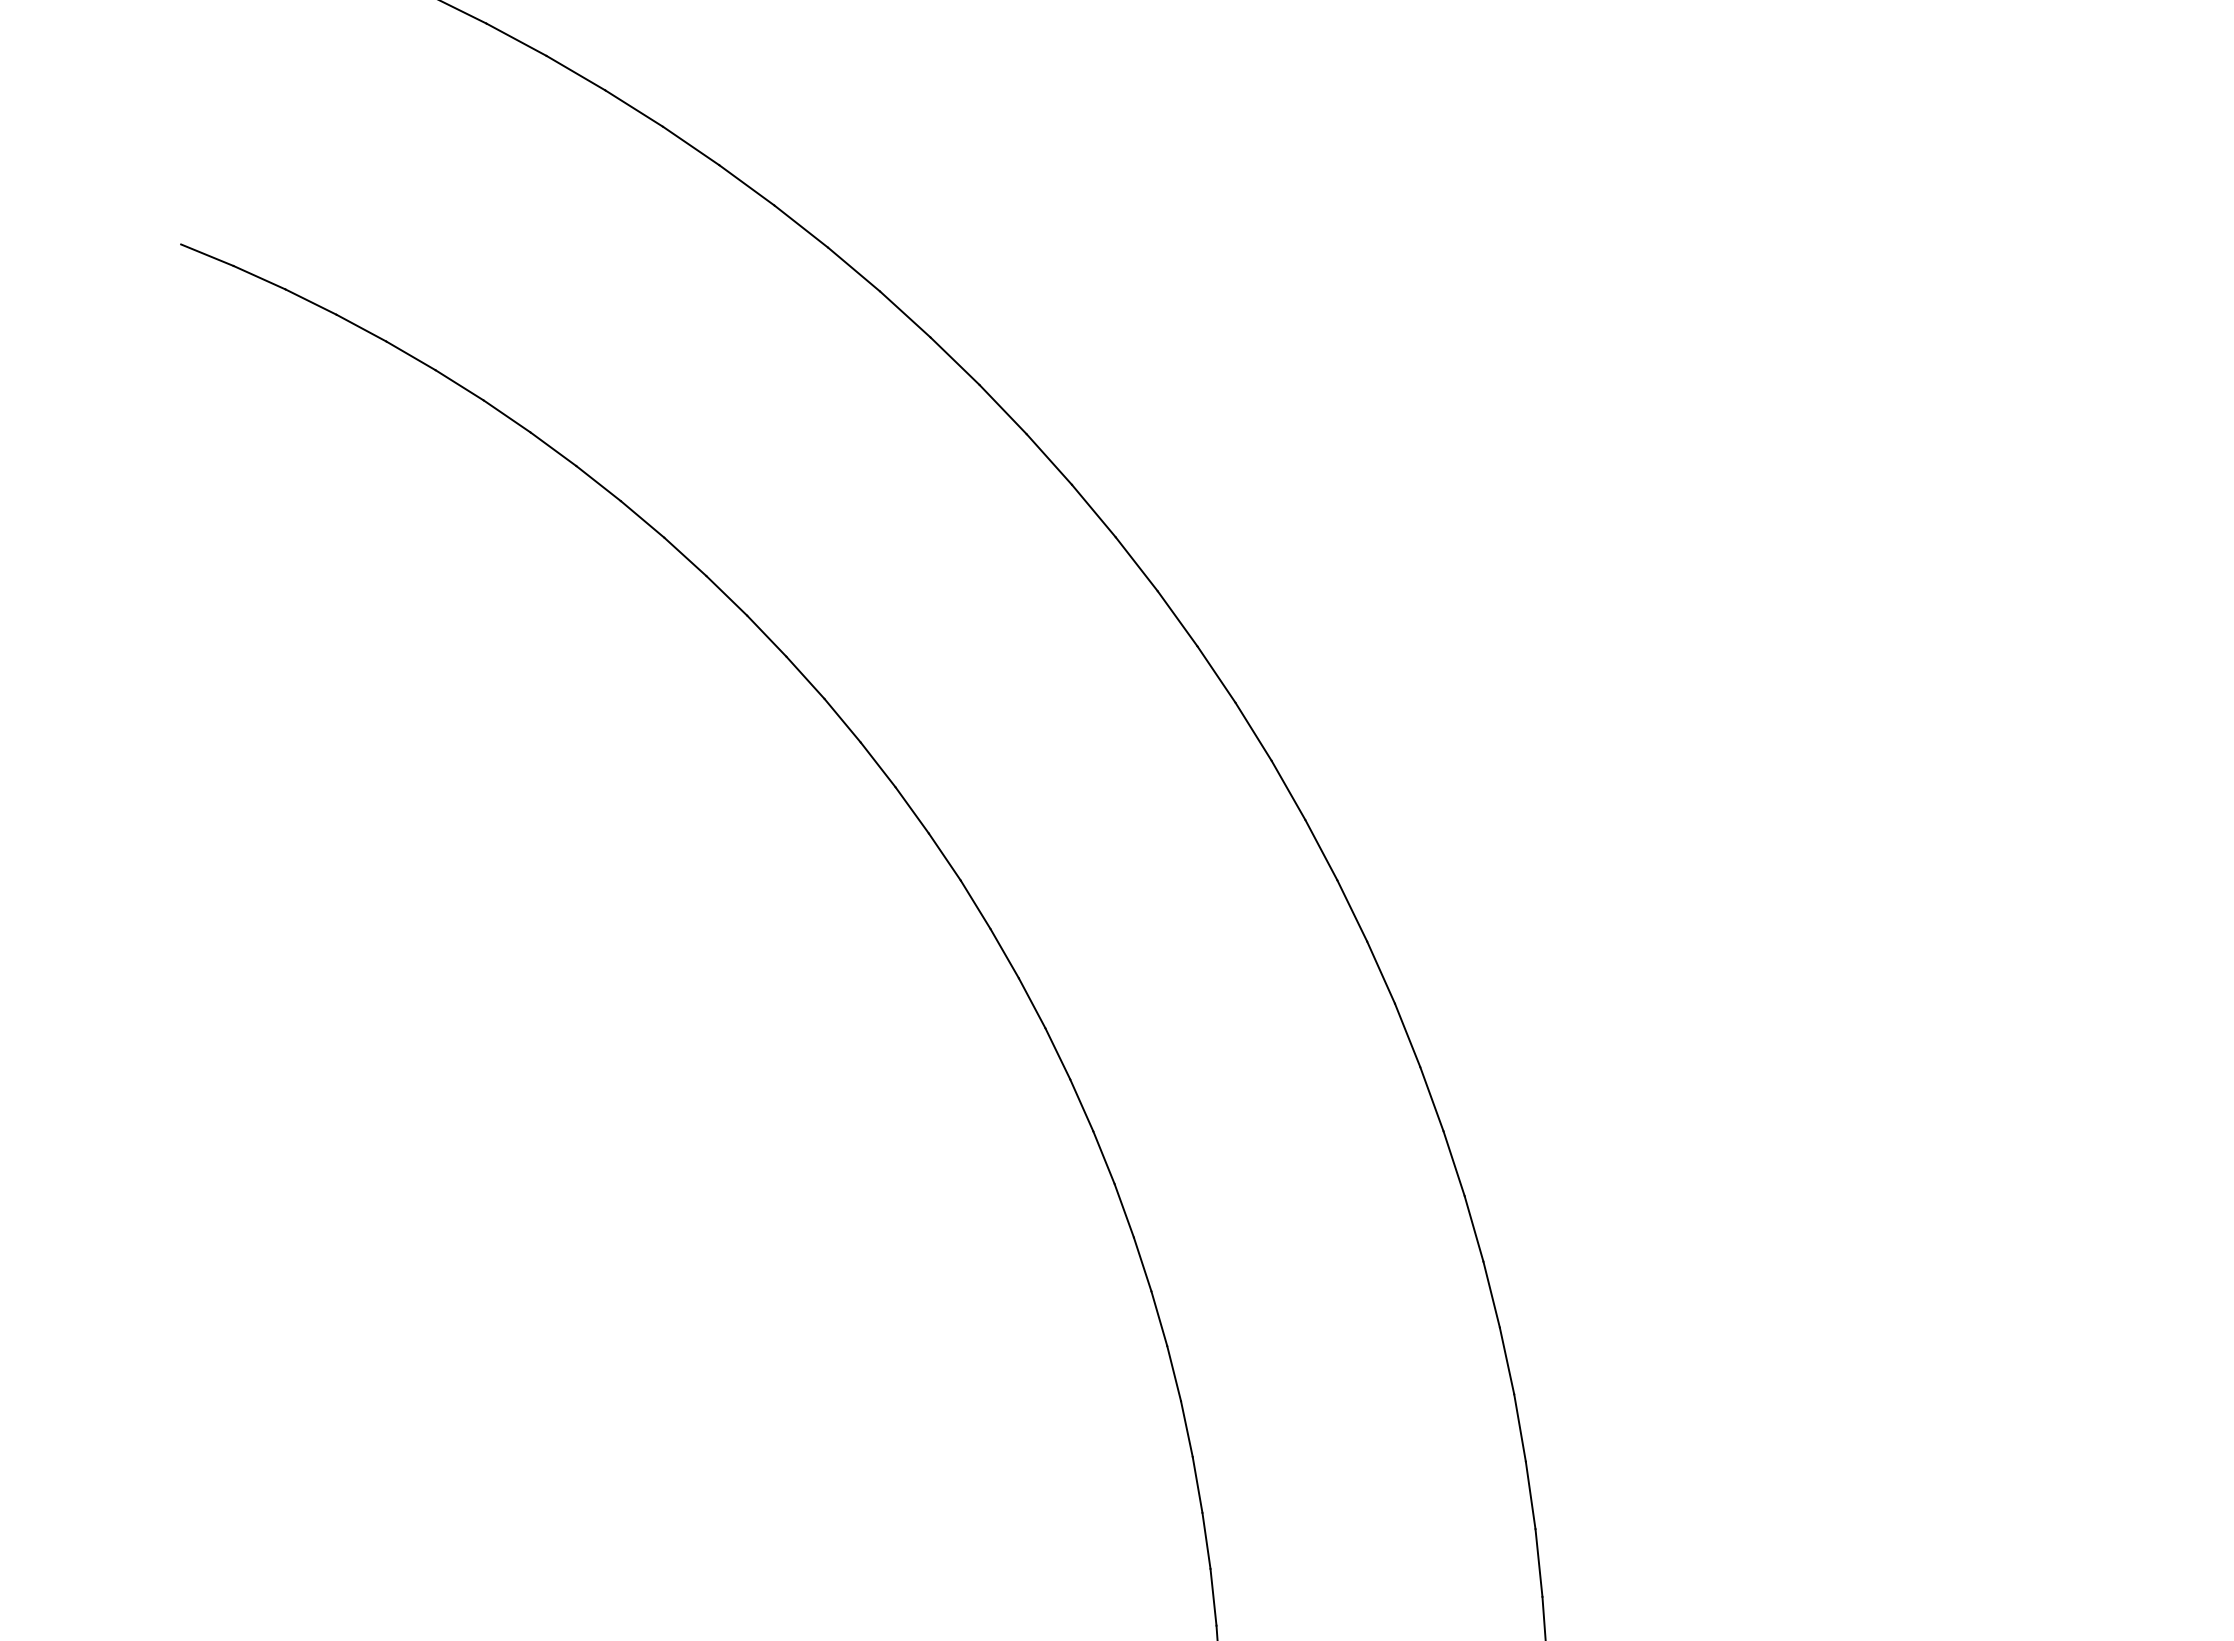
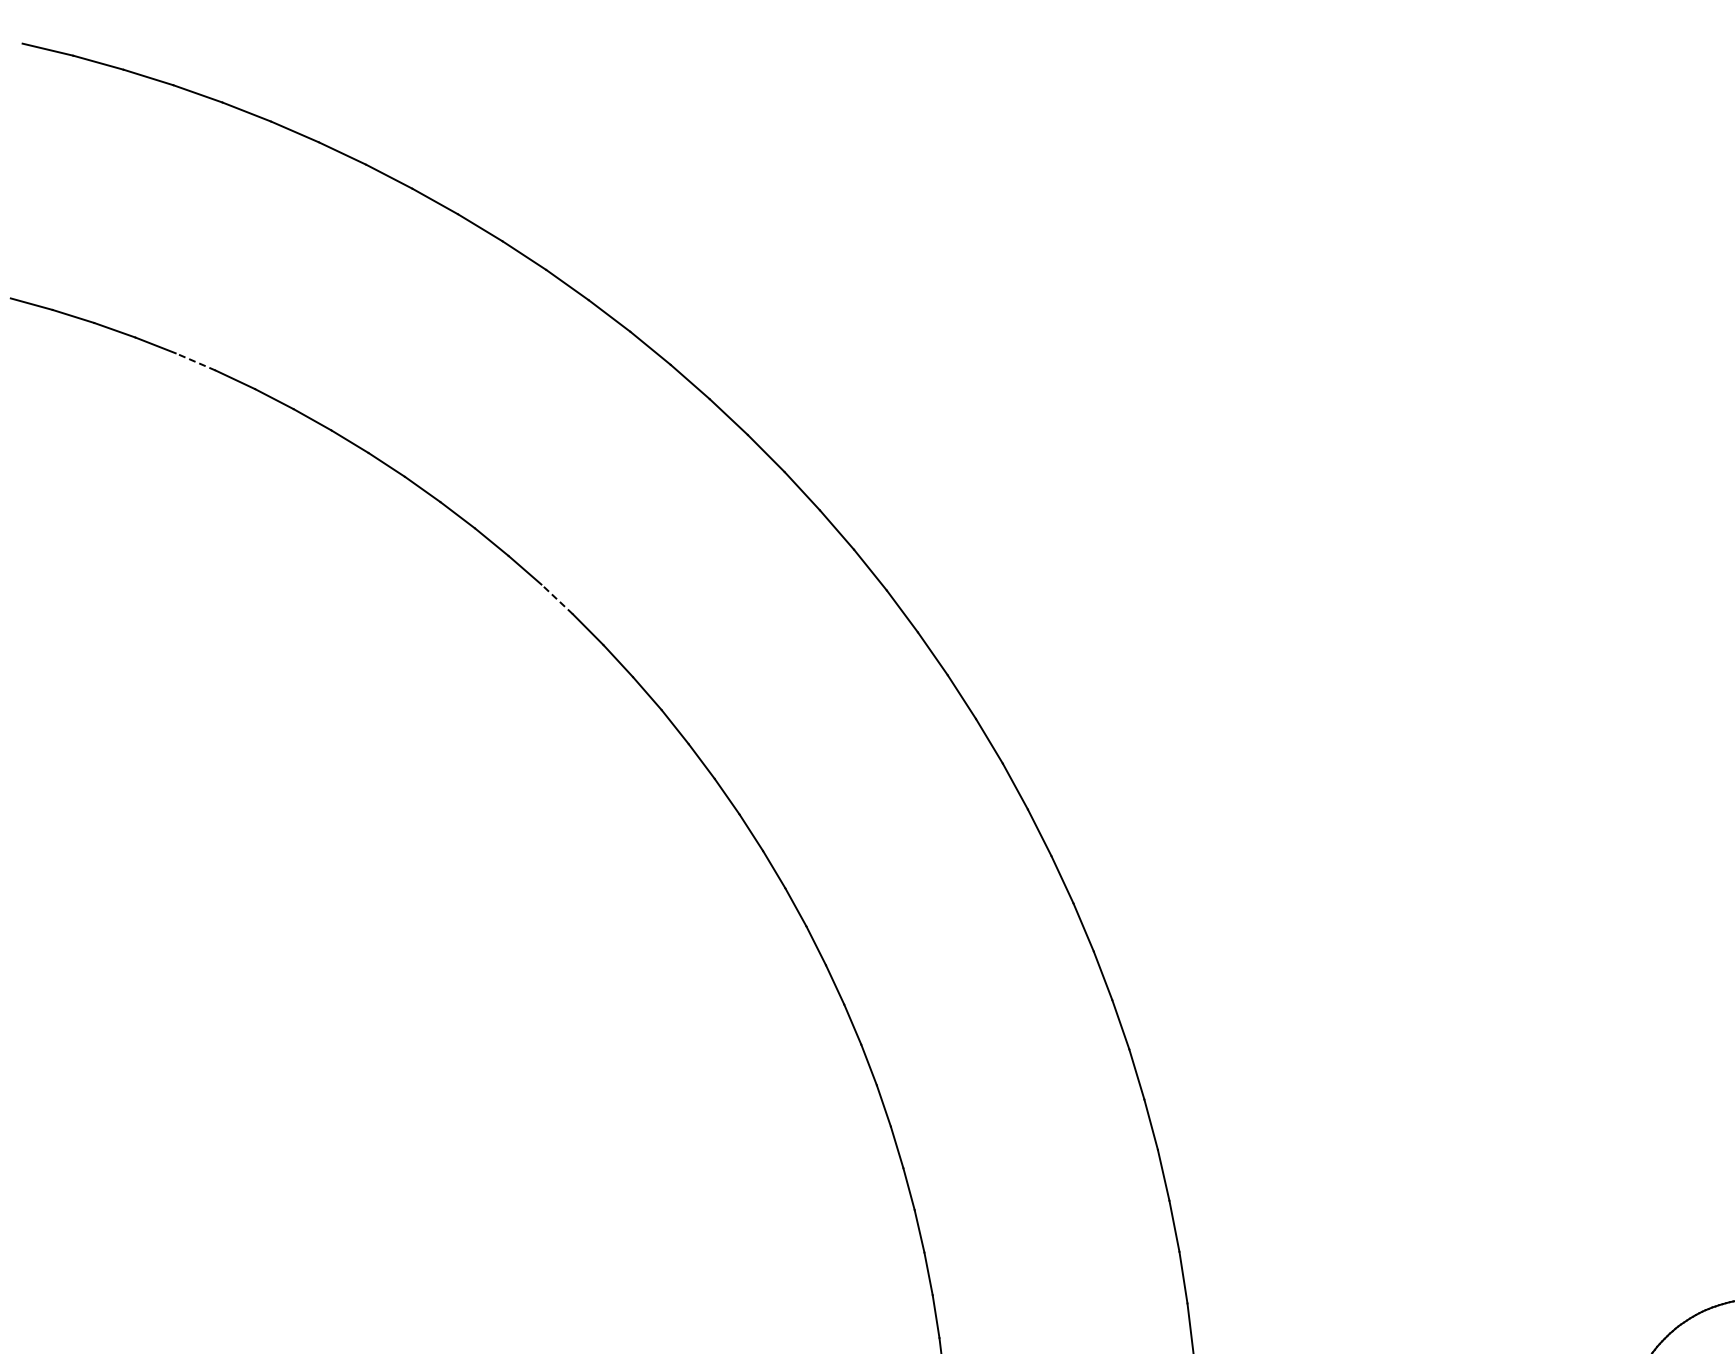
line: (410, 355) -> (195, 361), solid -> dashed
line: (843, 720) -> (557, 599), solid -> dashed

